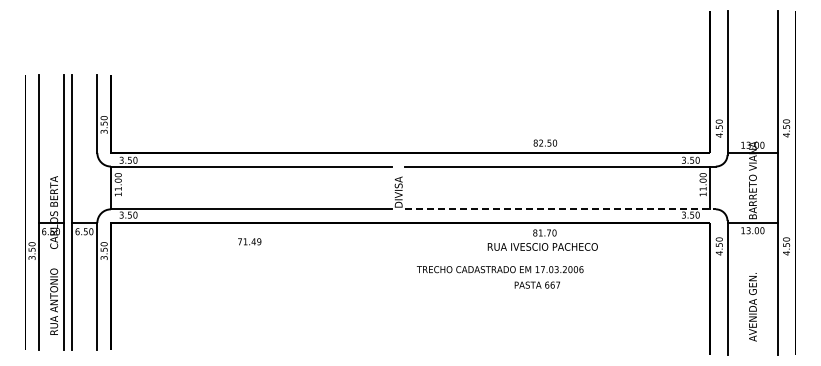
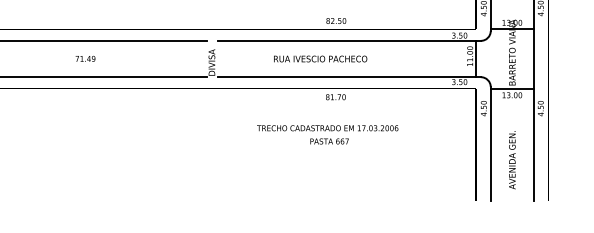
line: (561, 209) -> (349, 77), dashed -> solid
text: (249, 241) -> (85, 58), moved
text: (542, 246) -> (320, 58), moved
text: (500, 269) -> (327, 128), moved

